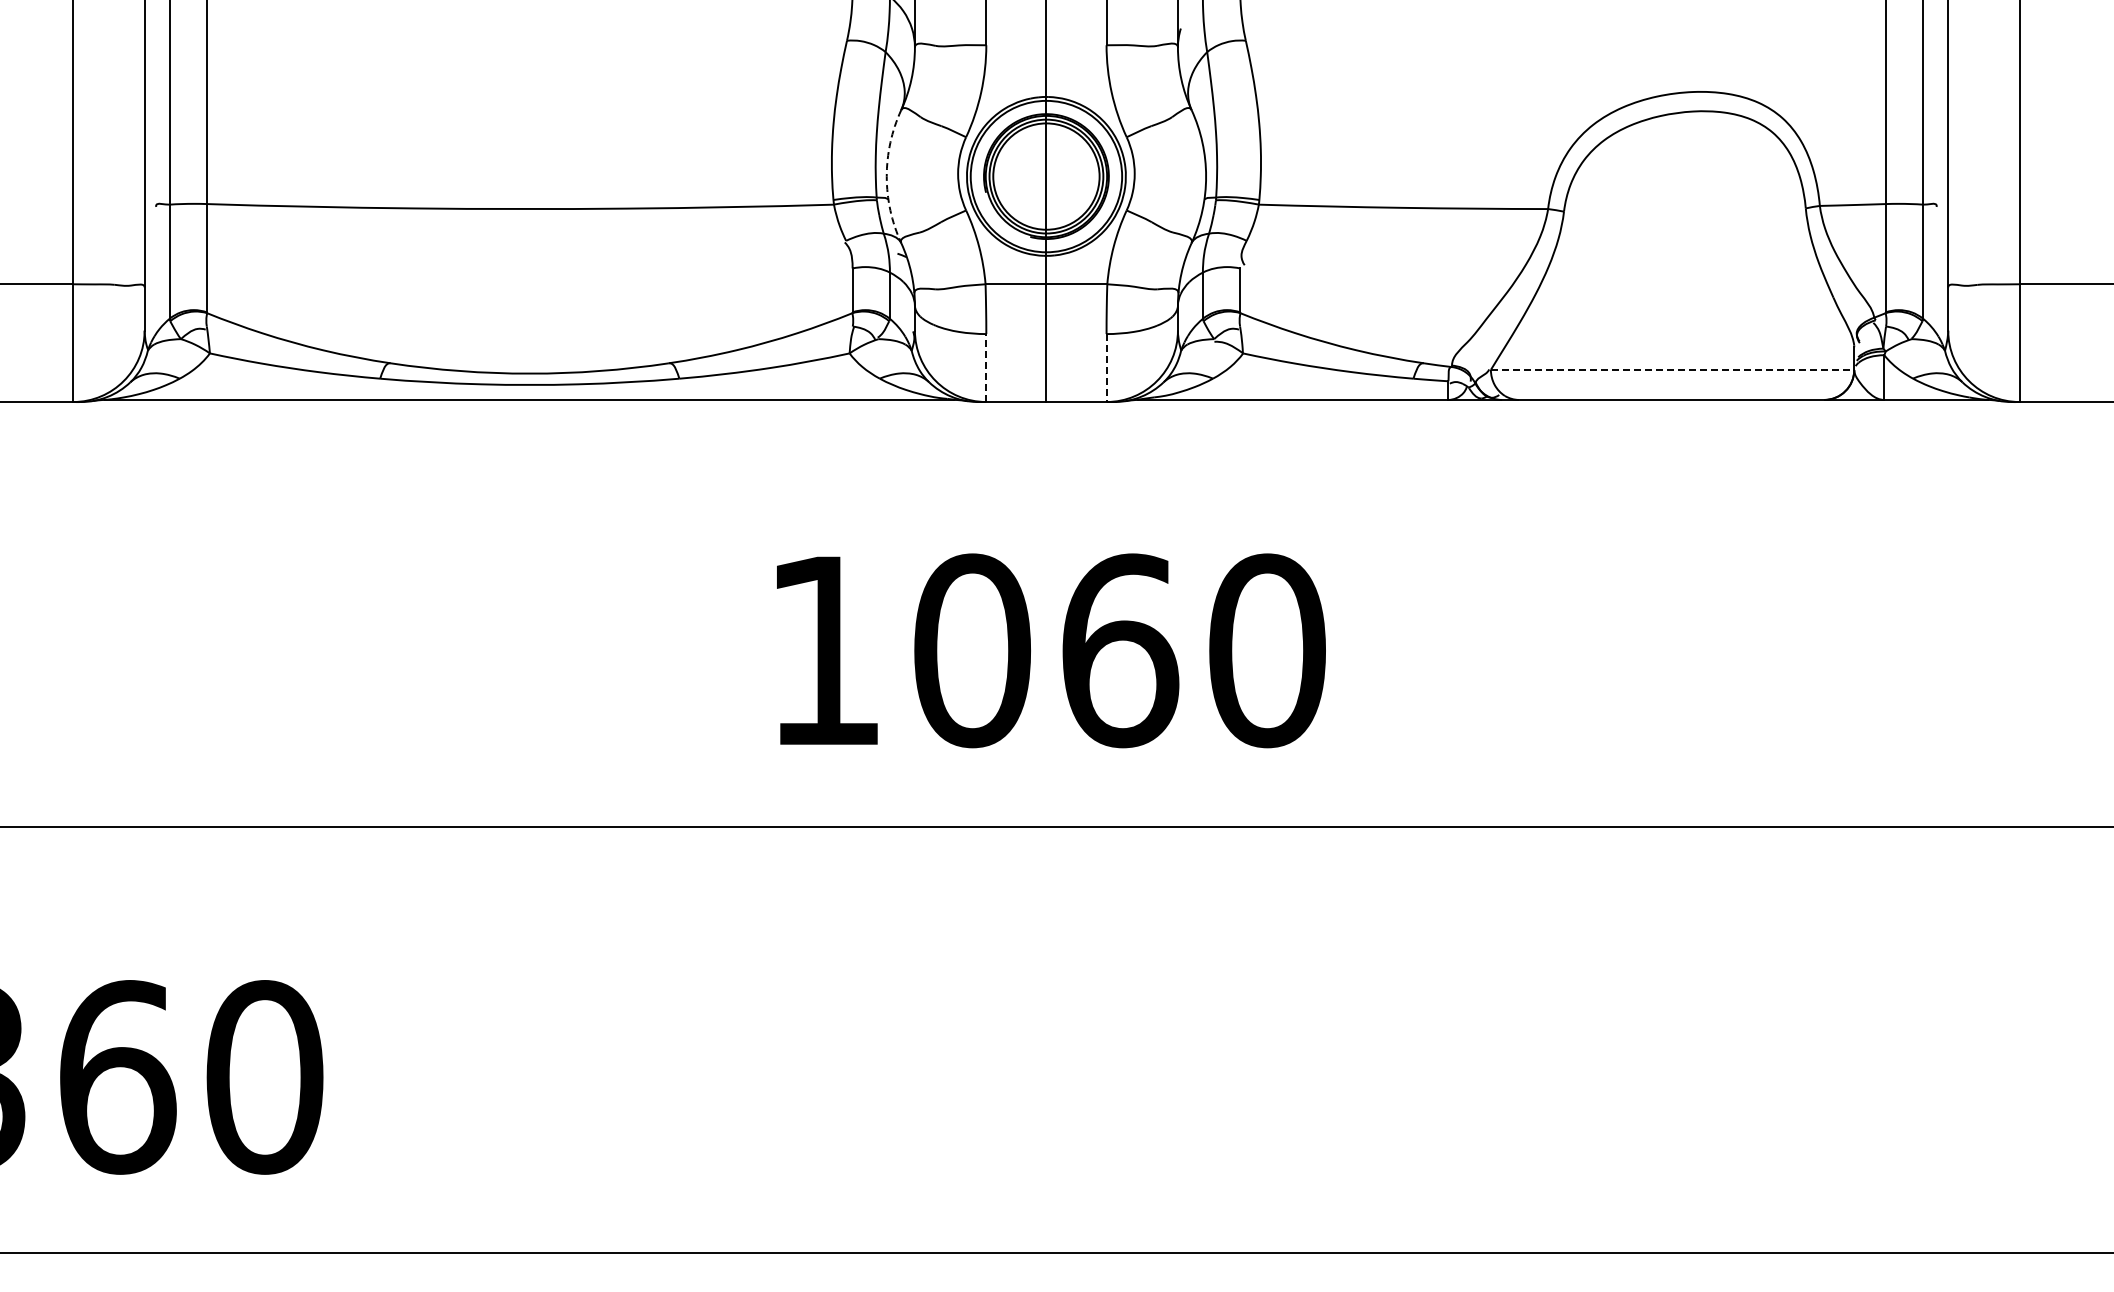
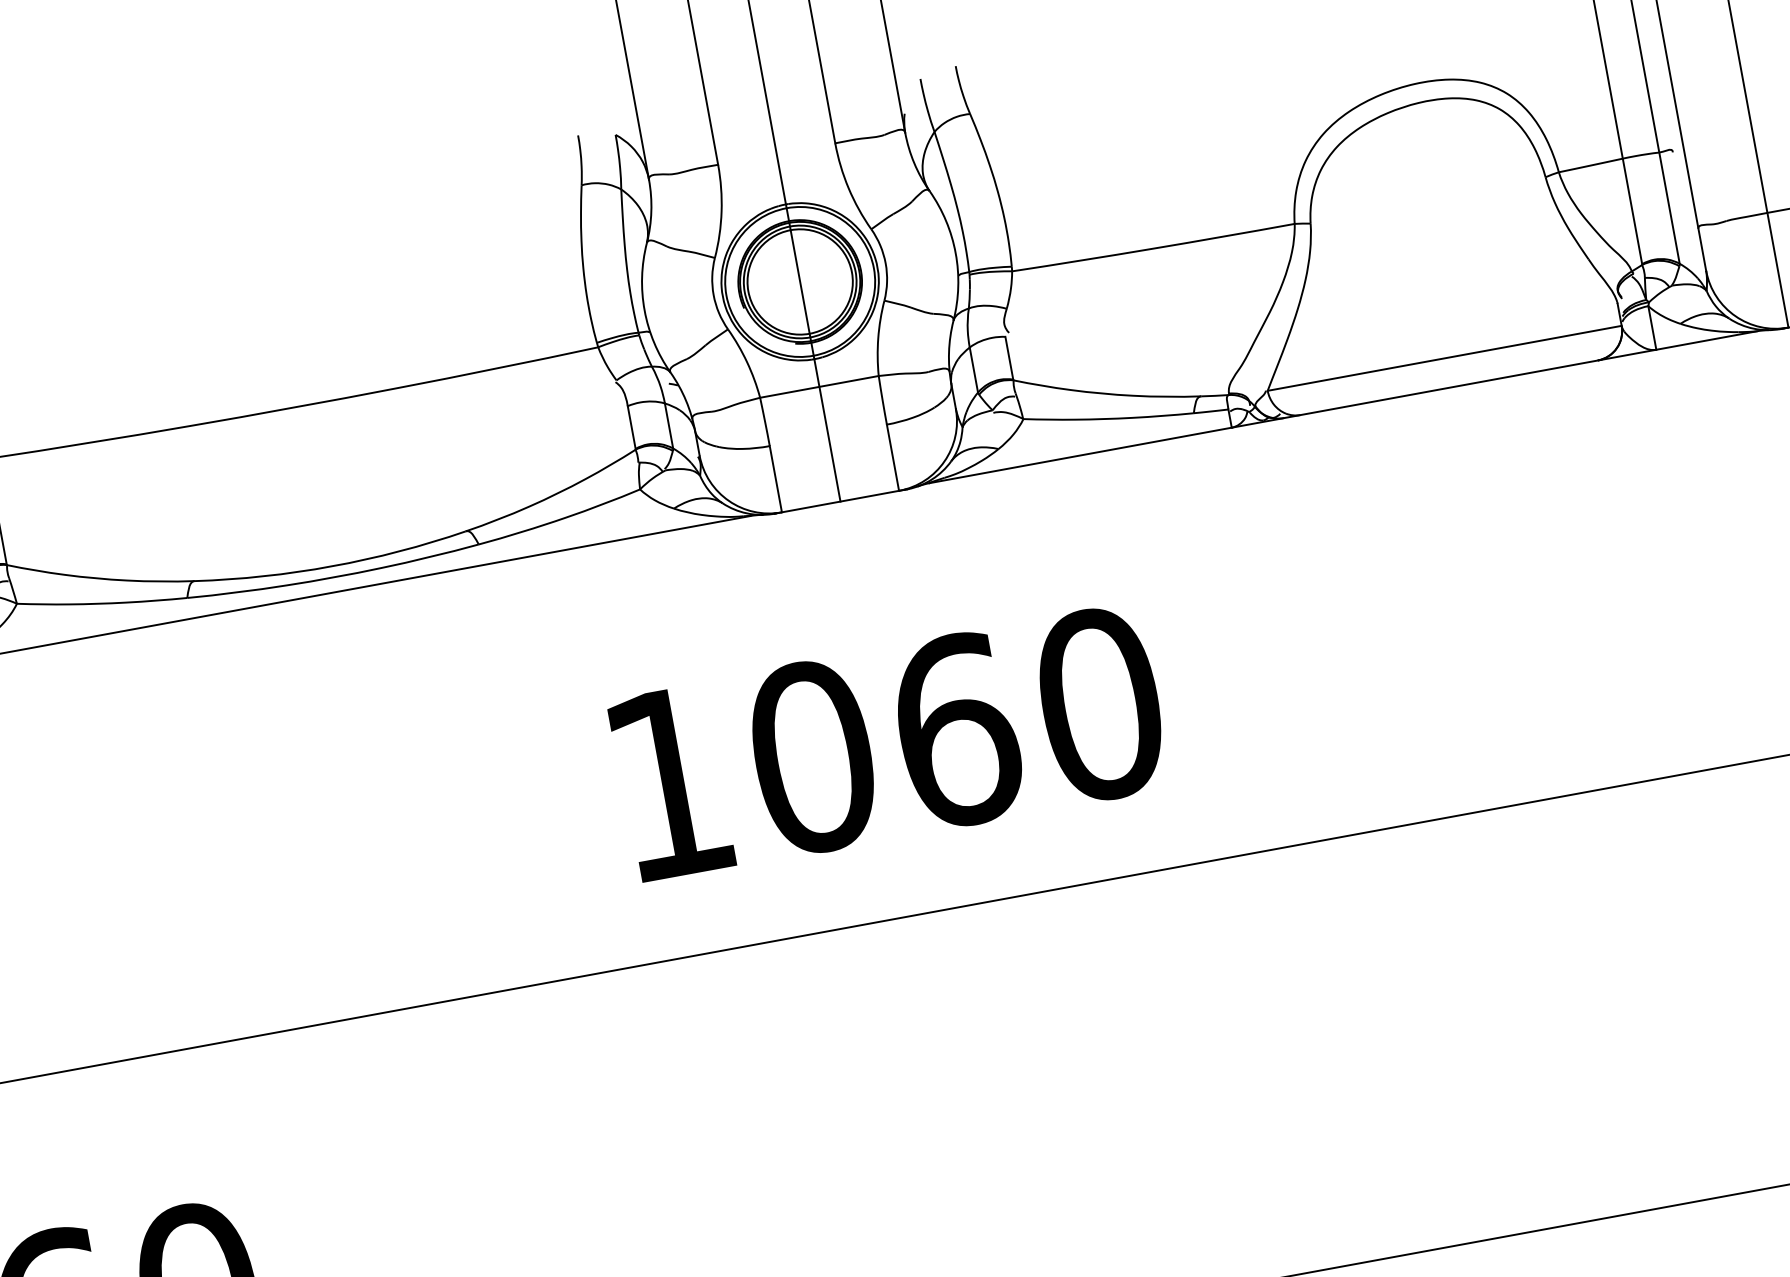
arc: (886, 176) -> (644, 310), dashed -> solid
line: (986, 368) -> (776, 479), dashed -> solid
line: (1106, 368) -> (893, 458), dashed -> solid
line: (1672, 369) -> (1444, 357), dashed -> solid

